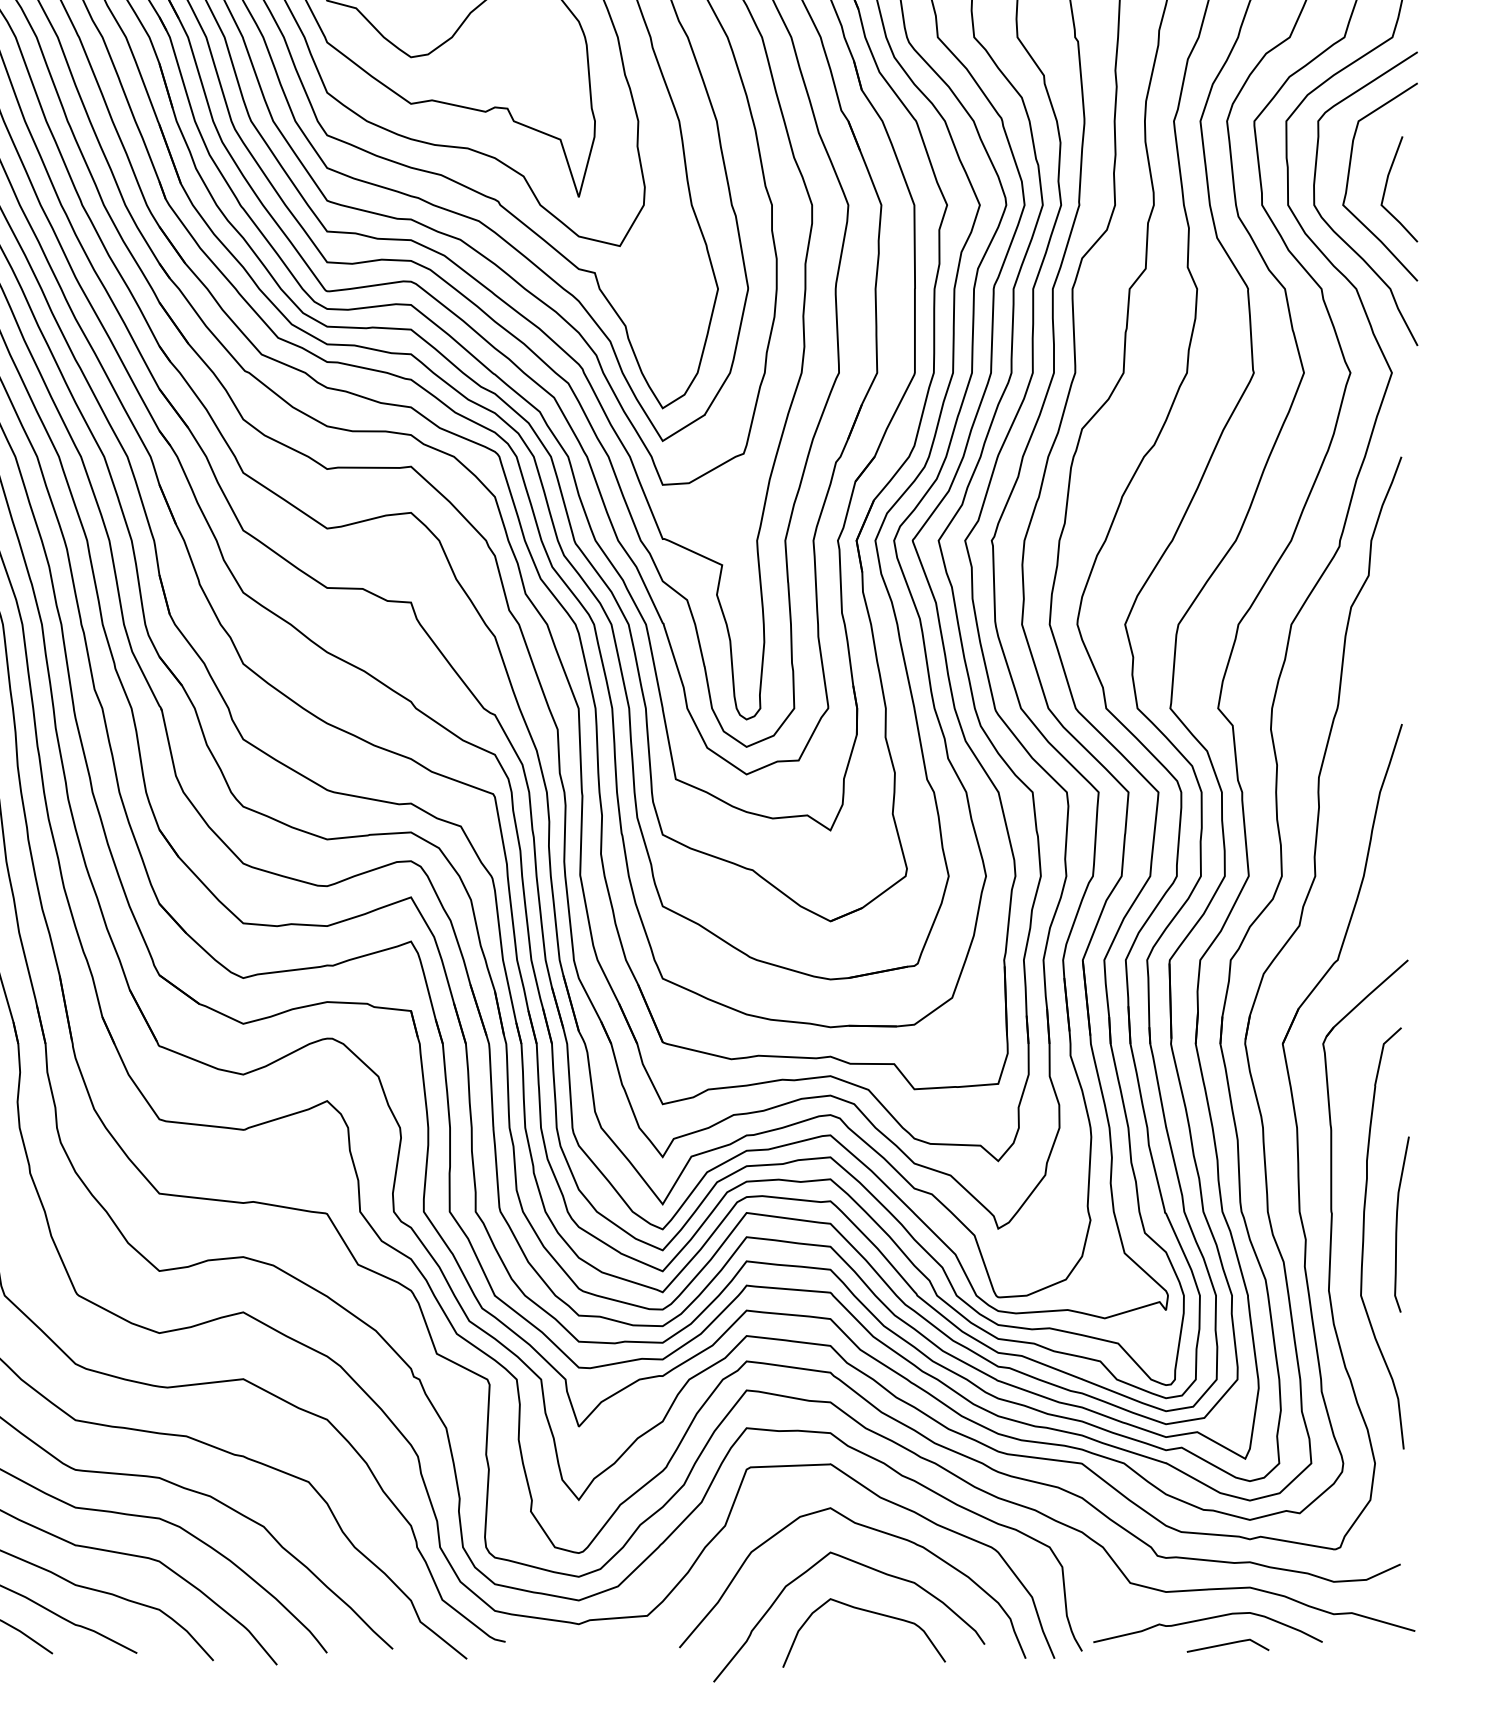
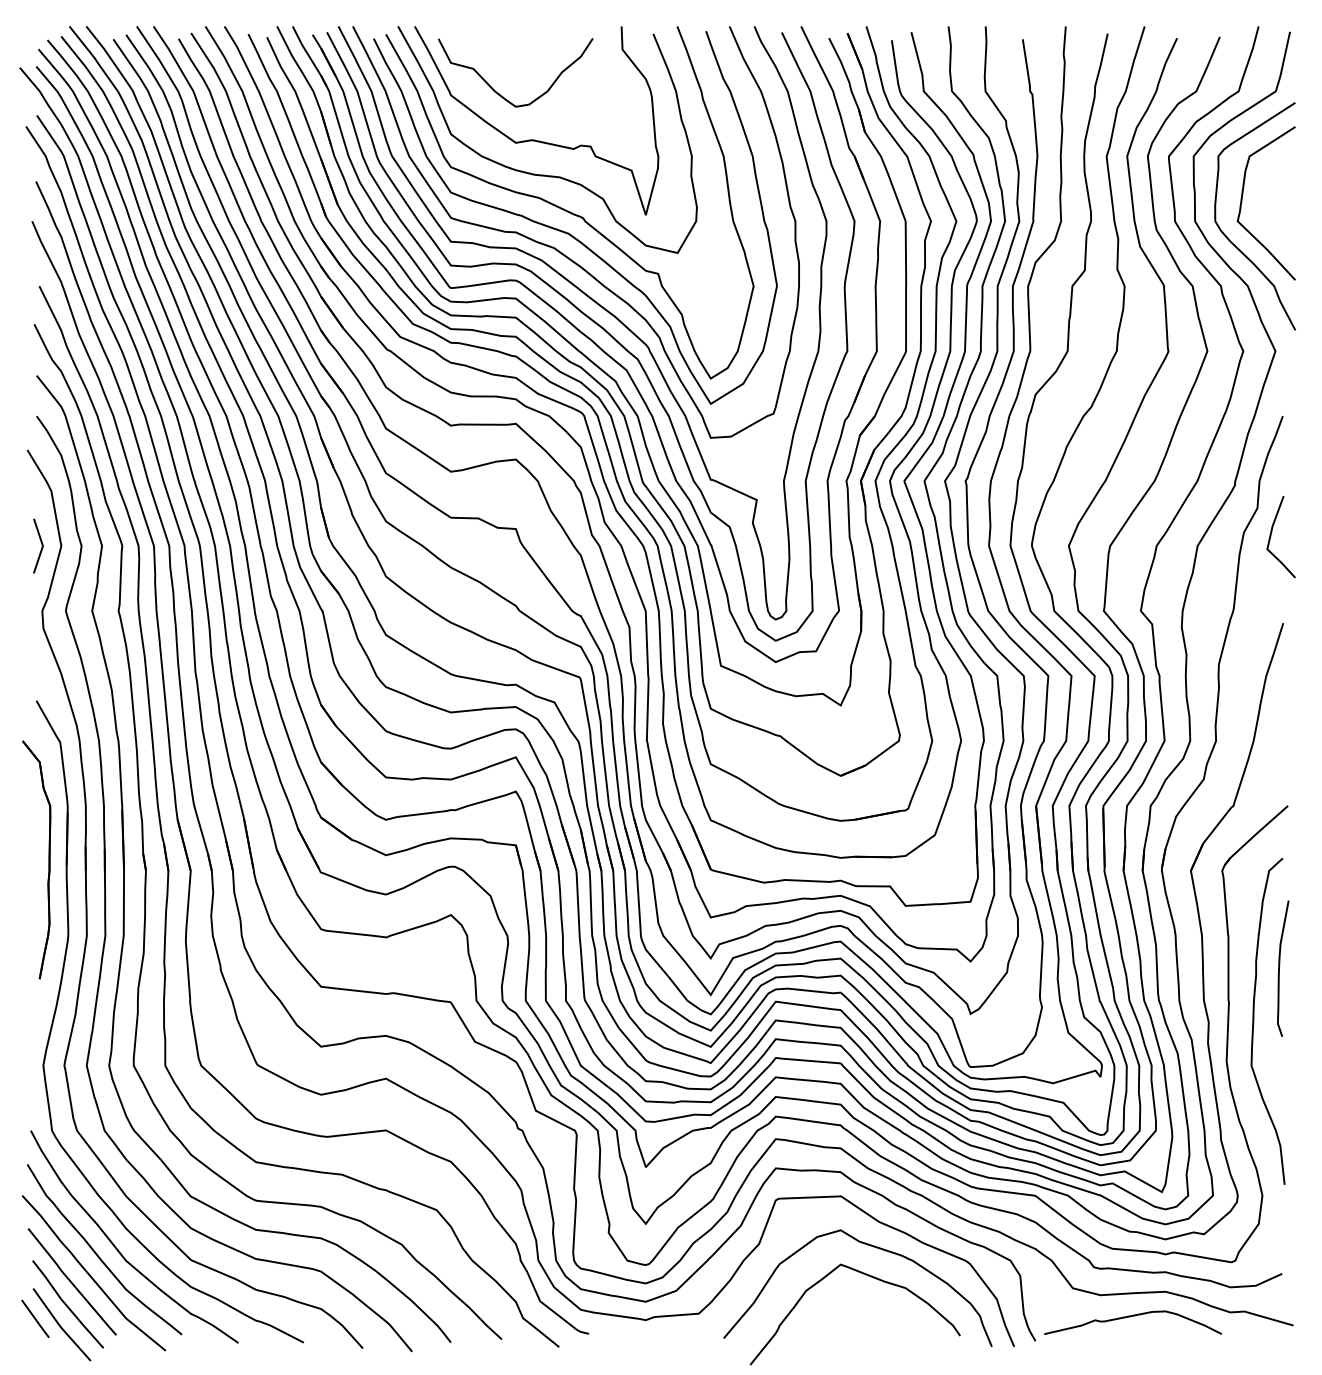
line: (1386, 188) -> (1271, 536), moved
curve: (1398, 1221) -> (1280, 966), moved
curve: (868, 1613) -> (870, 1311), removed
line: (1227, 1645) -> (1148, 1336), removed

